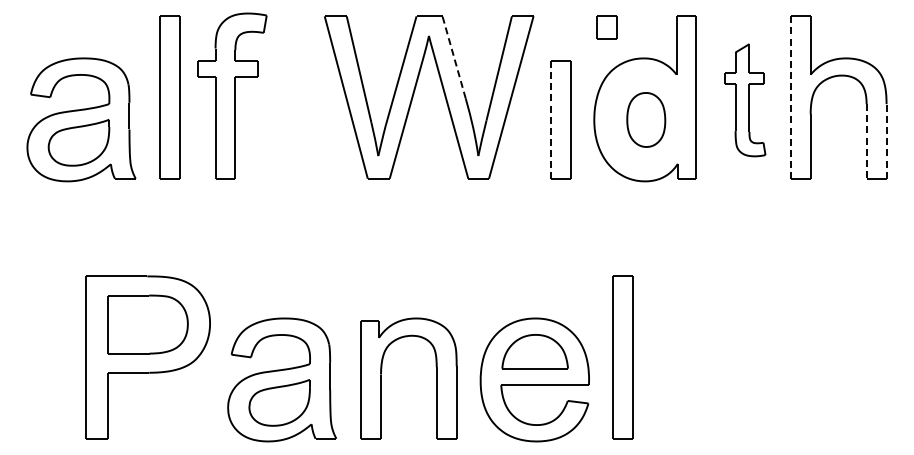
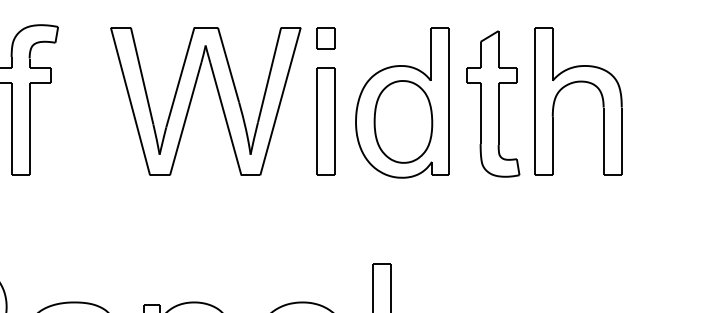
part: (606, 27) -> (325, 37), moved
line: (454, 57) -> (228, 65), dashed -> solid
line: (790, 98) -> (534, 102), dashed -> solid
part: (745, 100) -> (493, 104), size x1.43
line: (551, 119) -> (317, 121), dashed -> solid
part: (645, 119) -> (402, 121), size x1.67
line: (886, 140) -> (621, 140), dashed -> solid
line: (866, 141) -> (603, 141), dashed -> solid

